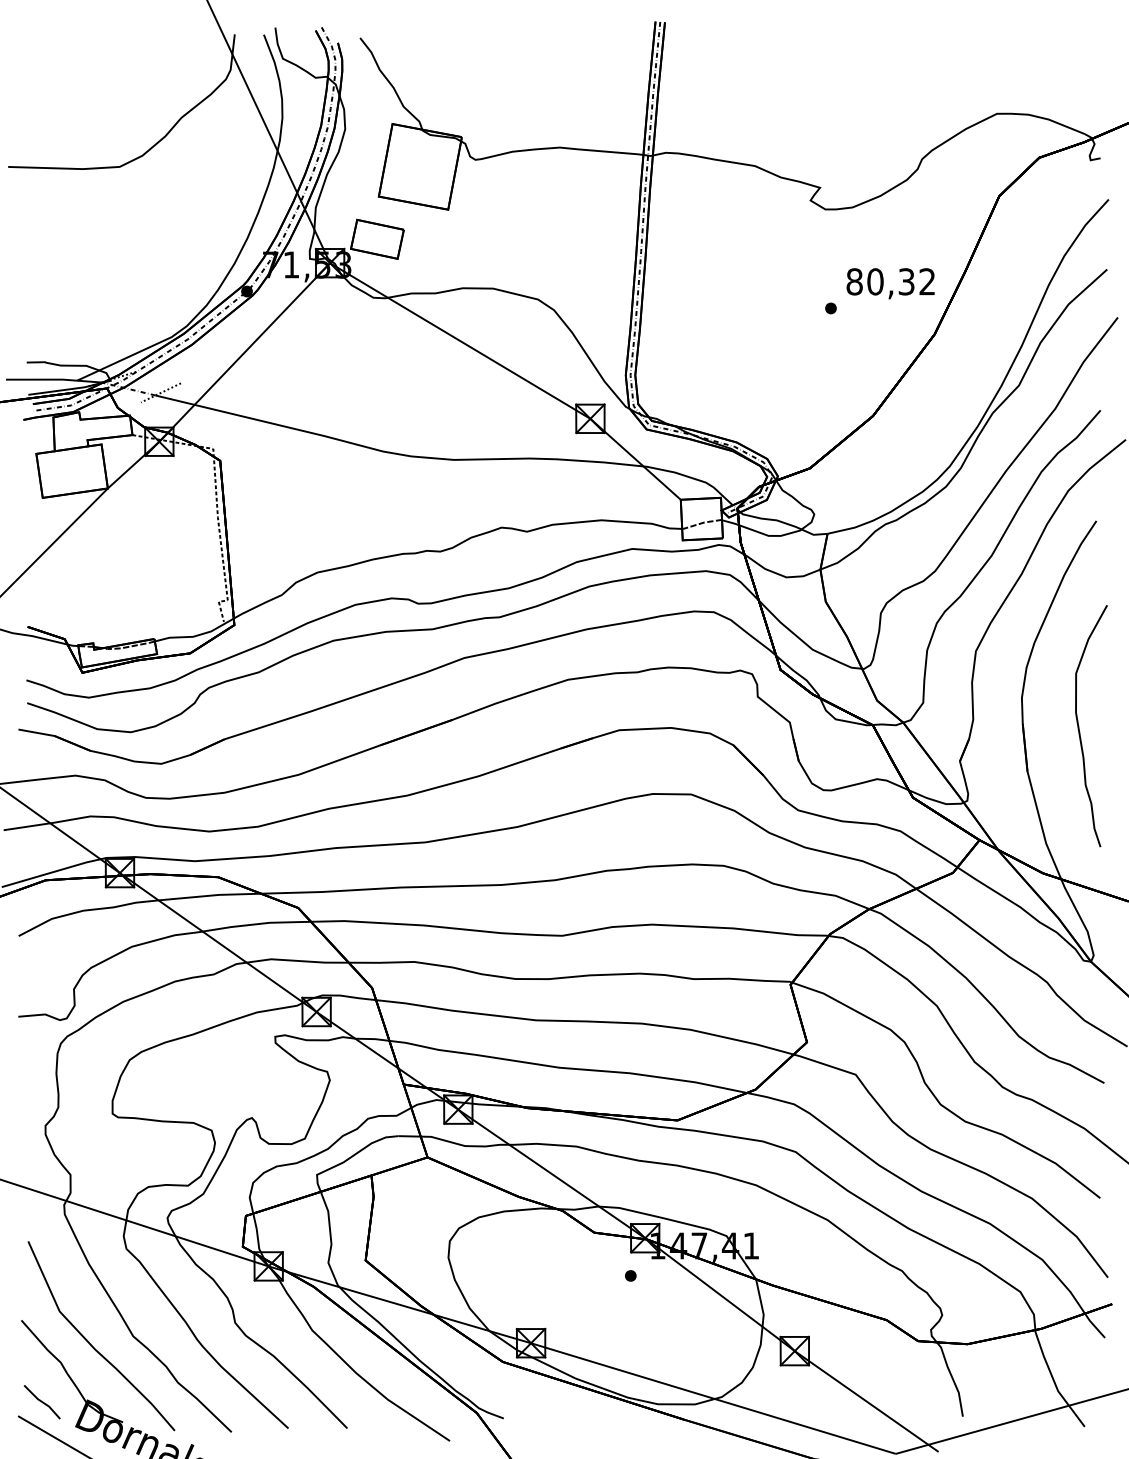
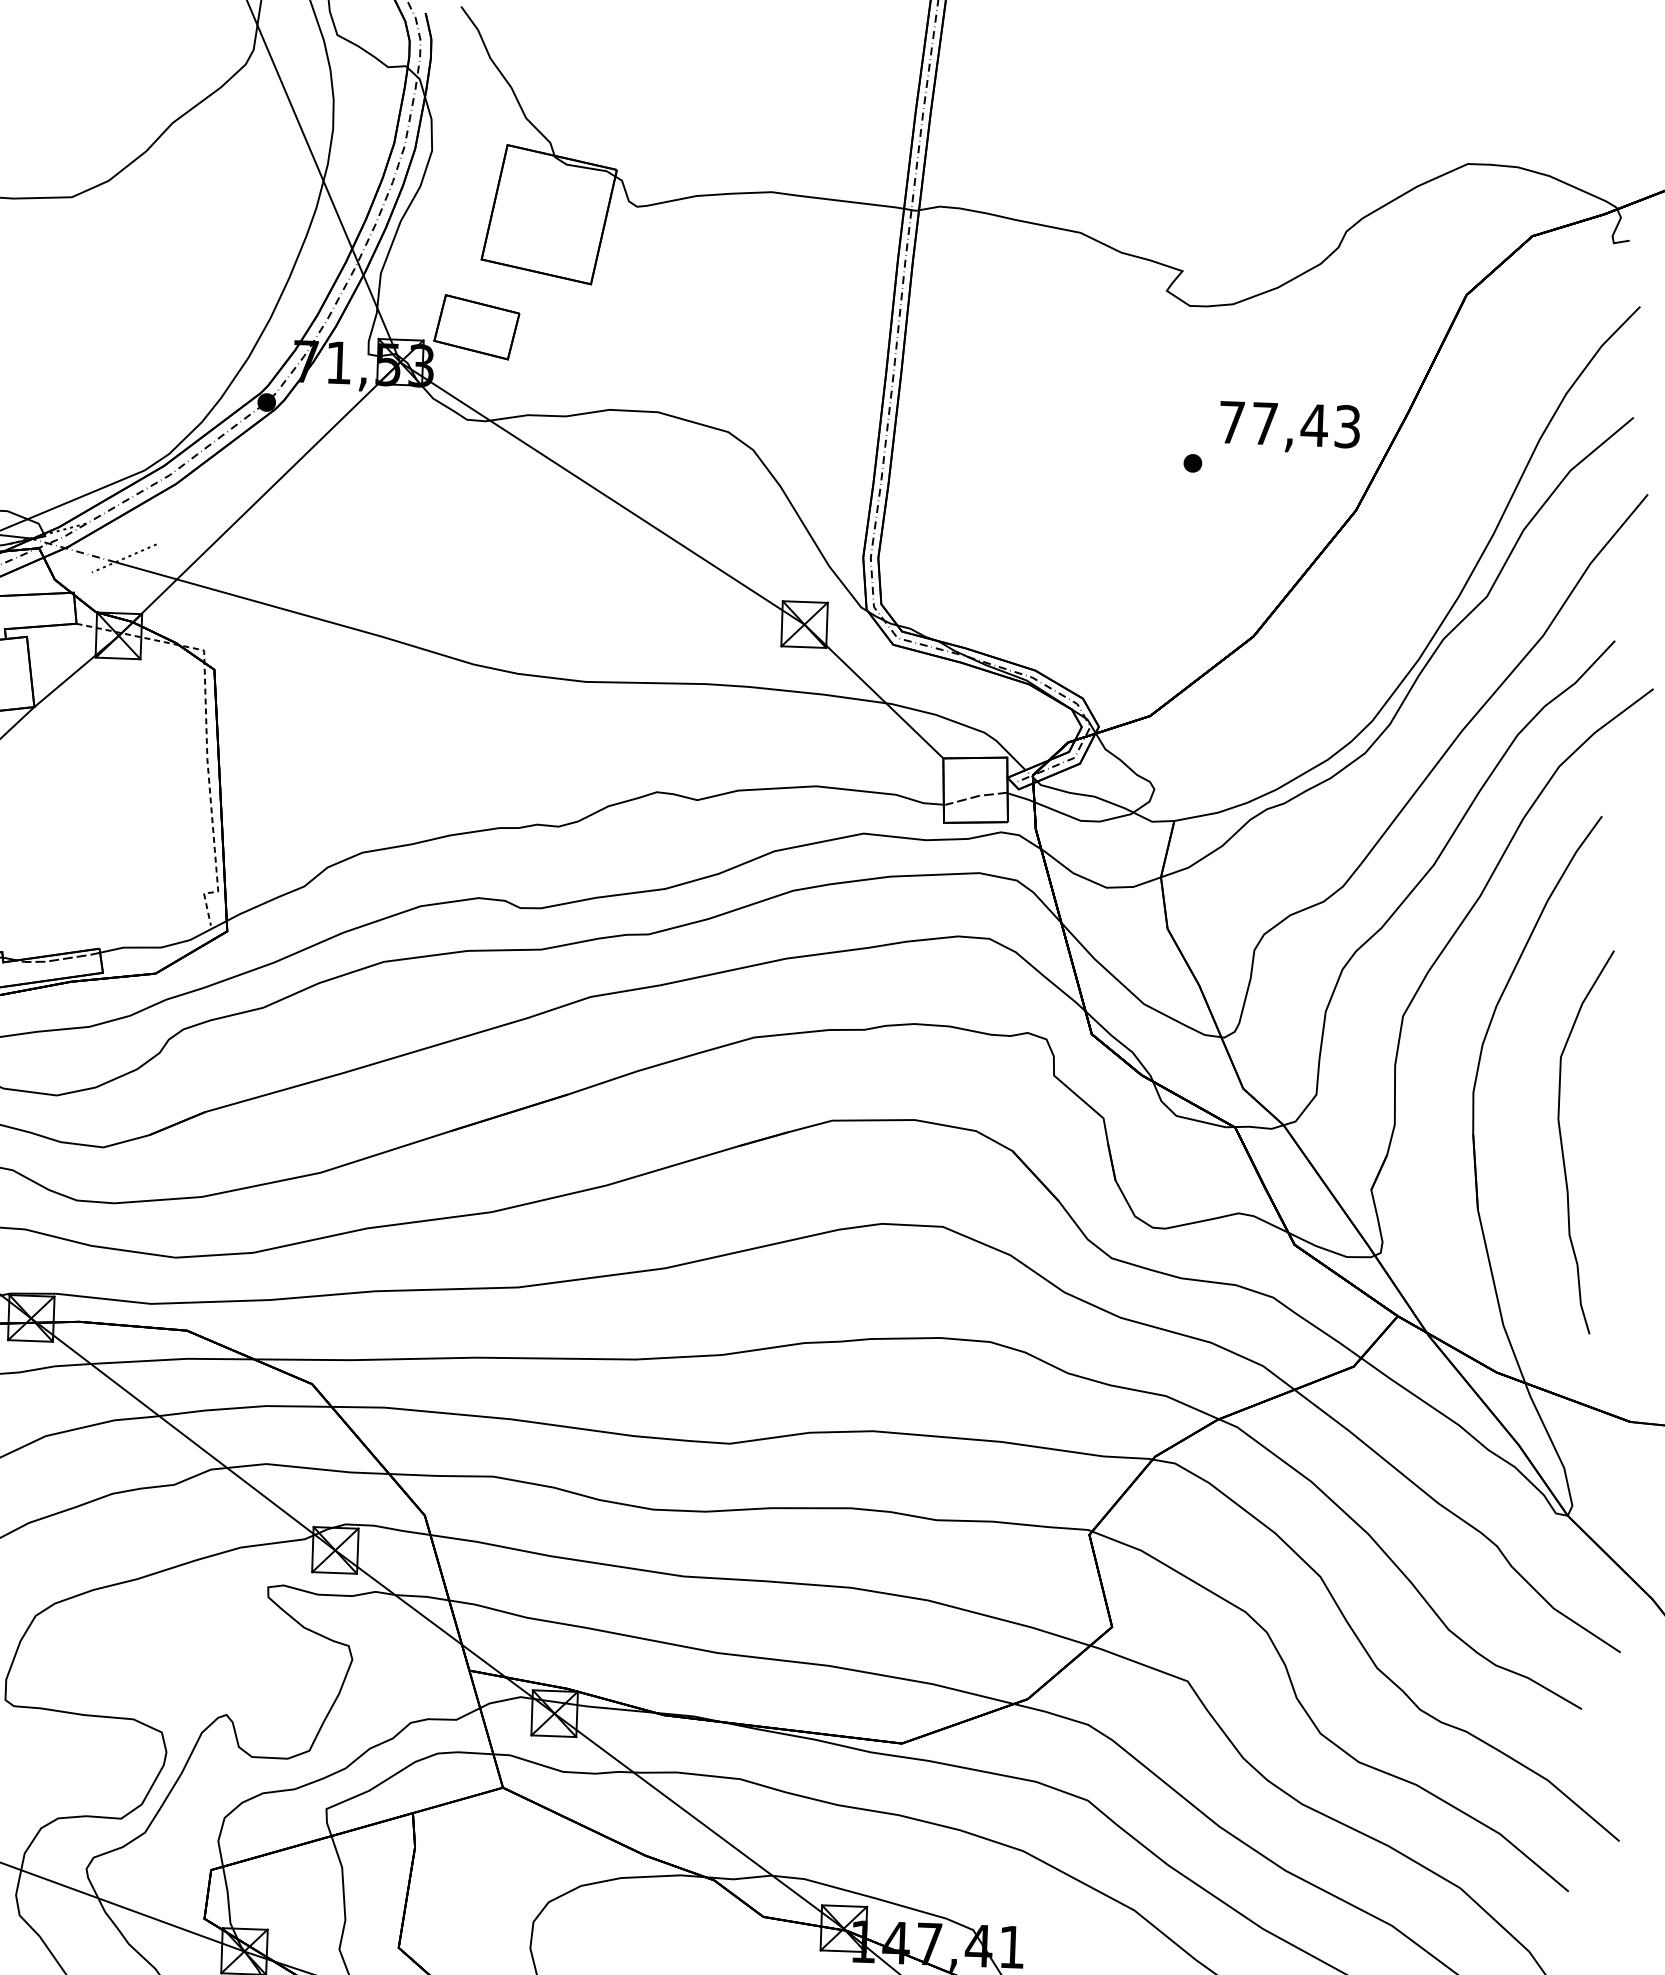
text: (890, 281) -> (1288, 424), 80,32 -> 77,43

